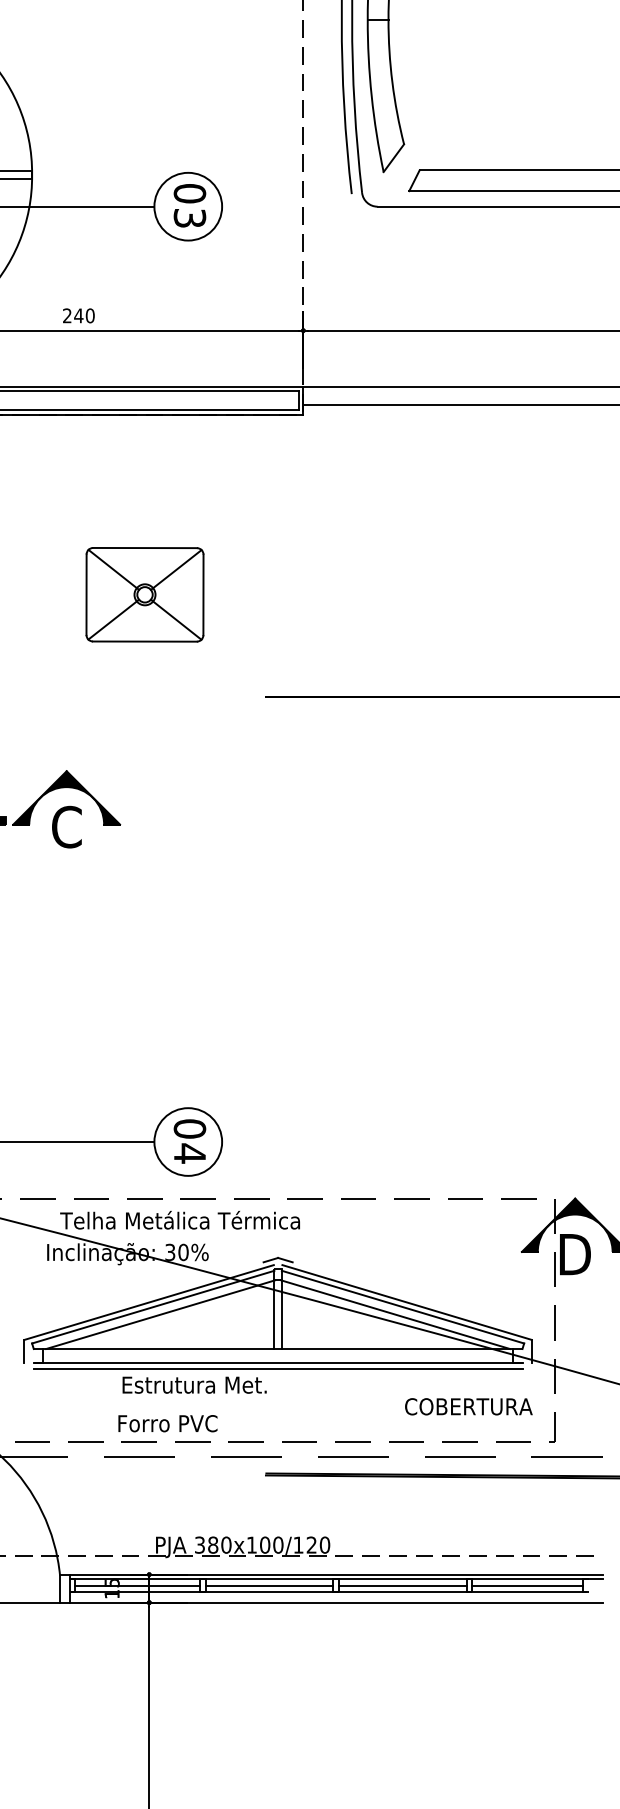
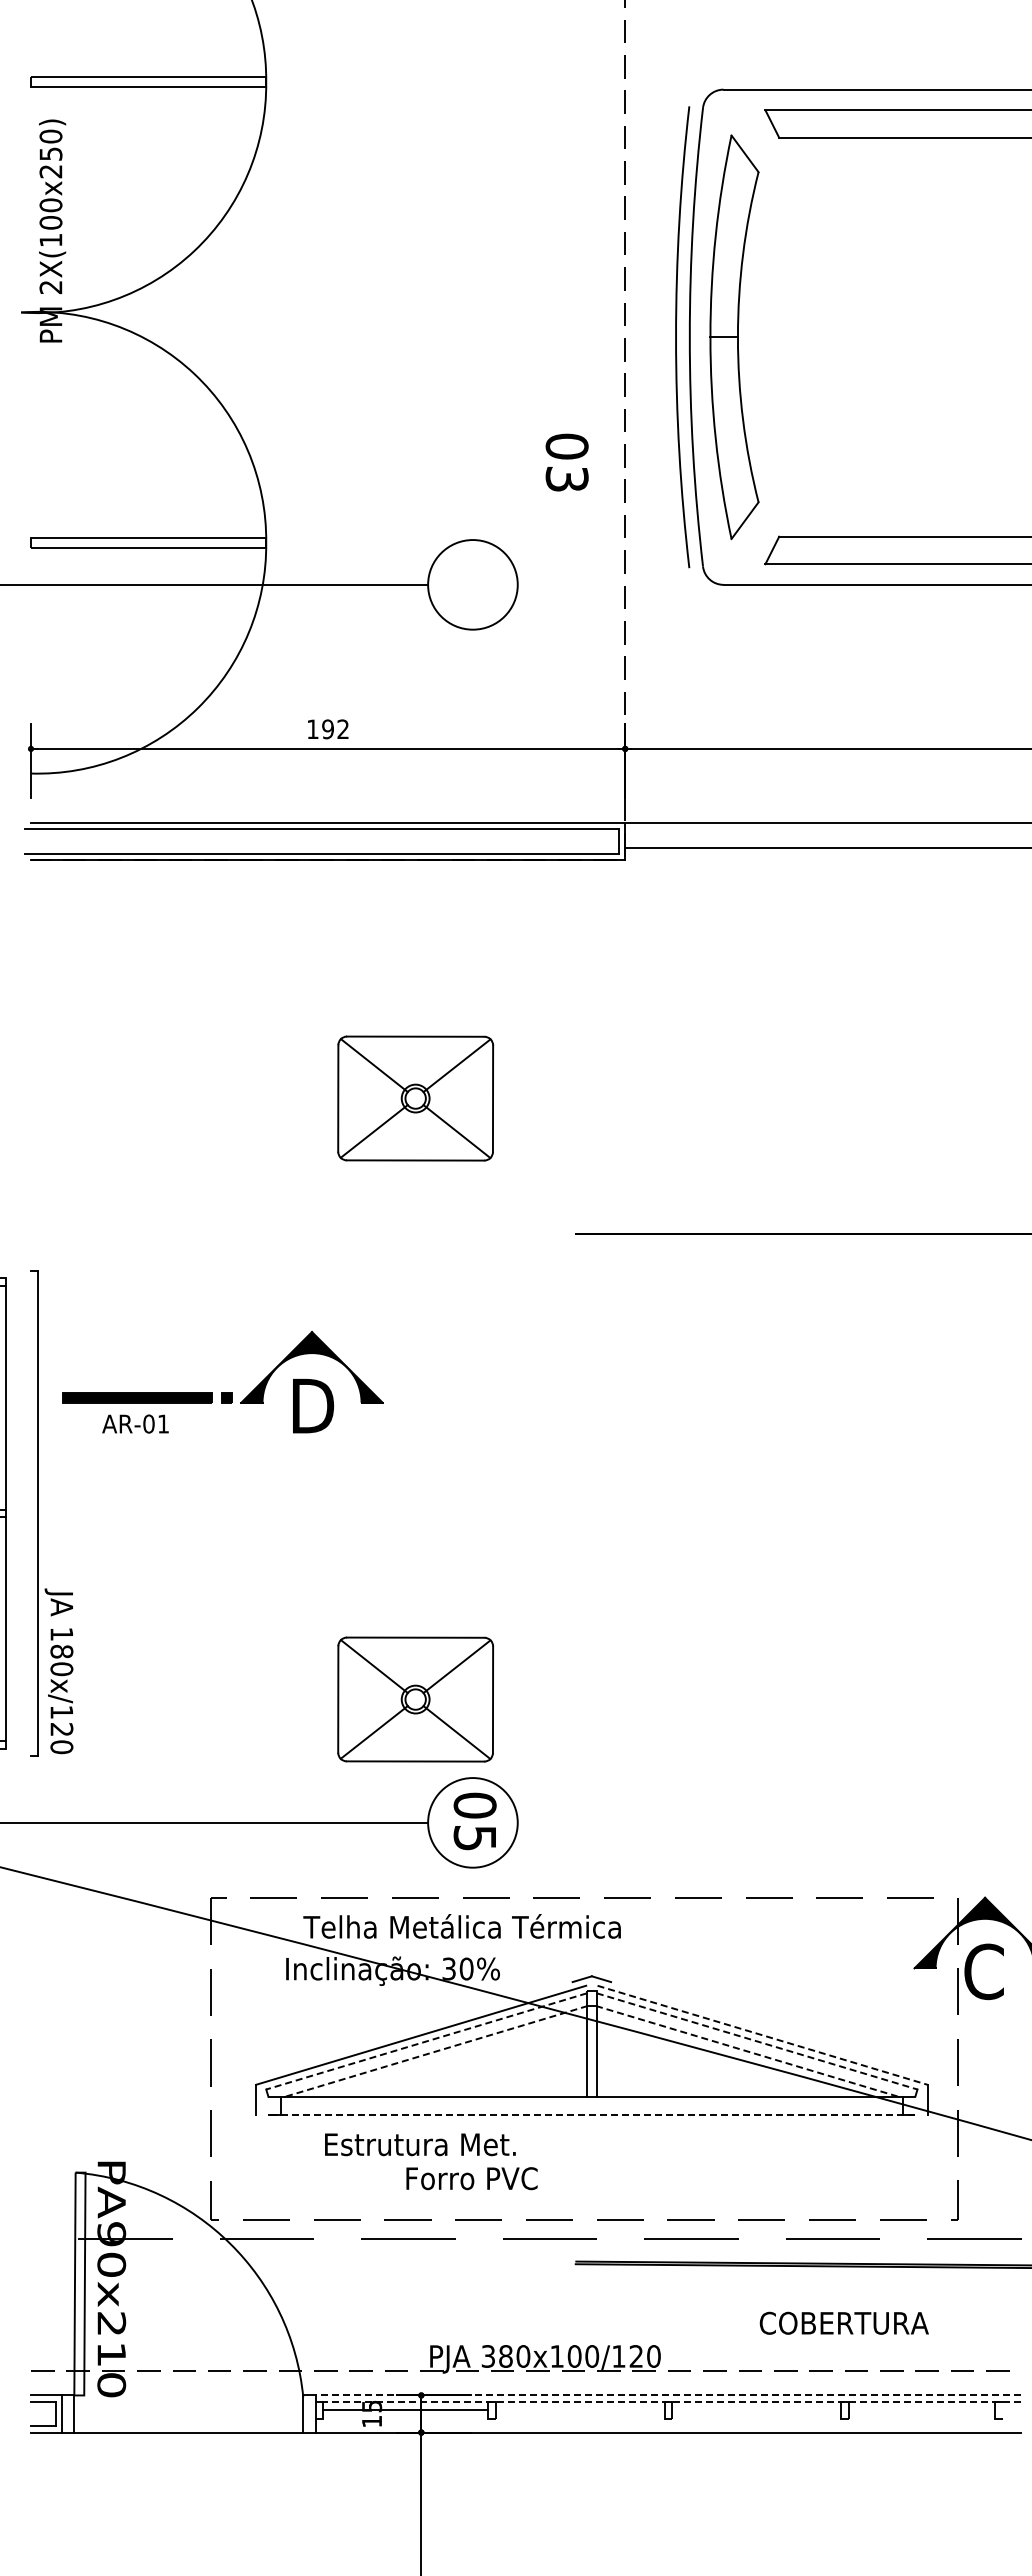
text: (189, 205) -> (566, 462), moved
text: (79, 315) -> (328, 729), 240 -> 192
text: (67, 827) -> (313, 1406), C -> D
part: (144, 1048) -> (415, 1699), added
text: (189, 1153) -> (474, 1837), 04 -> 05
text: (574, 1254) -> (984, 1971), D -> C
line: (407, 1302) -> (763, 2035), solid -> dashed
line: (153, 1307) -> (426, 2041), solid -> dashed
line: (403, 1307) -> (757, 2041), solid -> dashed
line: (159, 1314) -> (435, 2051), solid -> dashed
line: (395, 1314) -> (747, 2051), solid -> dashed
line: (277, 1363) -> (591, 2115), solid -> dashed
line: (277, 1368) -> (591, 2122), removed
text: (194, 1385) -> (420, 2144), moved
text: (468, 1406) -> (843, 2322), moved
text: (167, 1423) -> (471, 2178), moved
line: (336, 1574) -> (668, 2395), solid -> dashed
line: (336, 1579) -> (668, 2401), solid -> dashed
line: (268, 1585) -> (579, 2410), removed
line: (402, 1585) -> (756, 2410), removed
line: (527, 1585) -> (921, 2410), removed
line: (329, 1592) -> (659, 2418), removed

